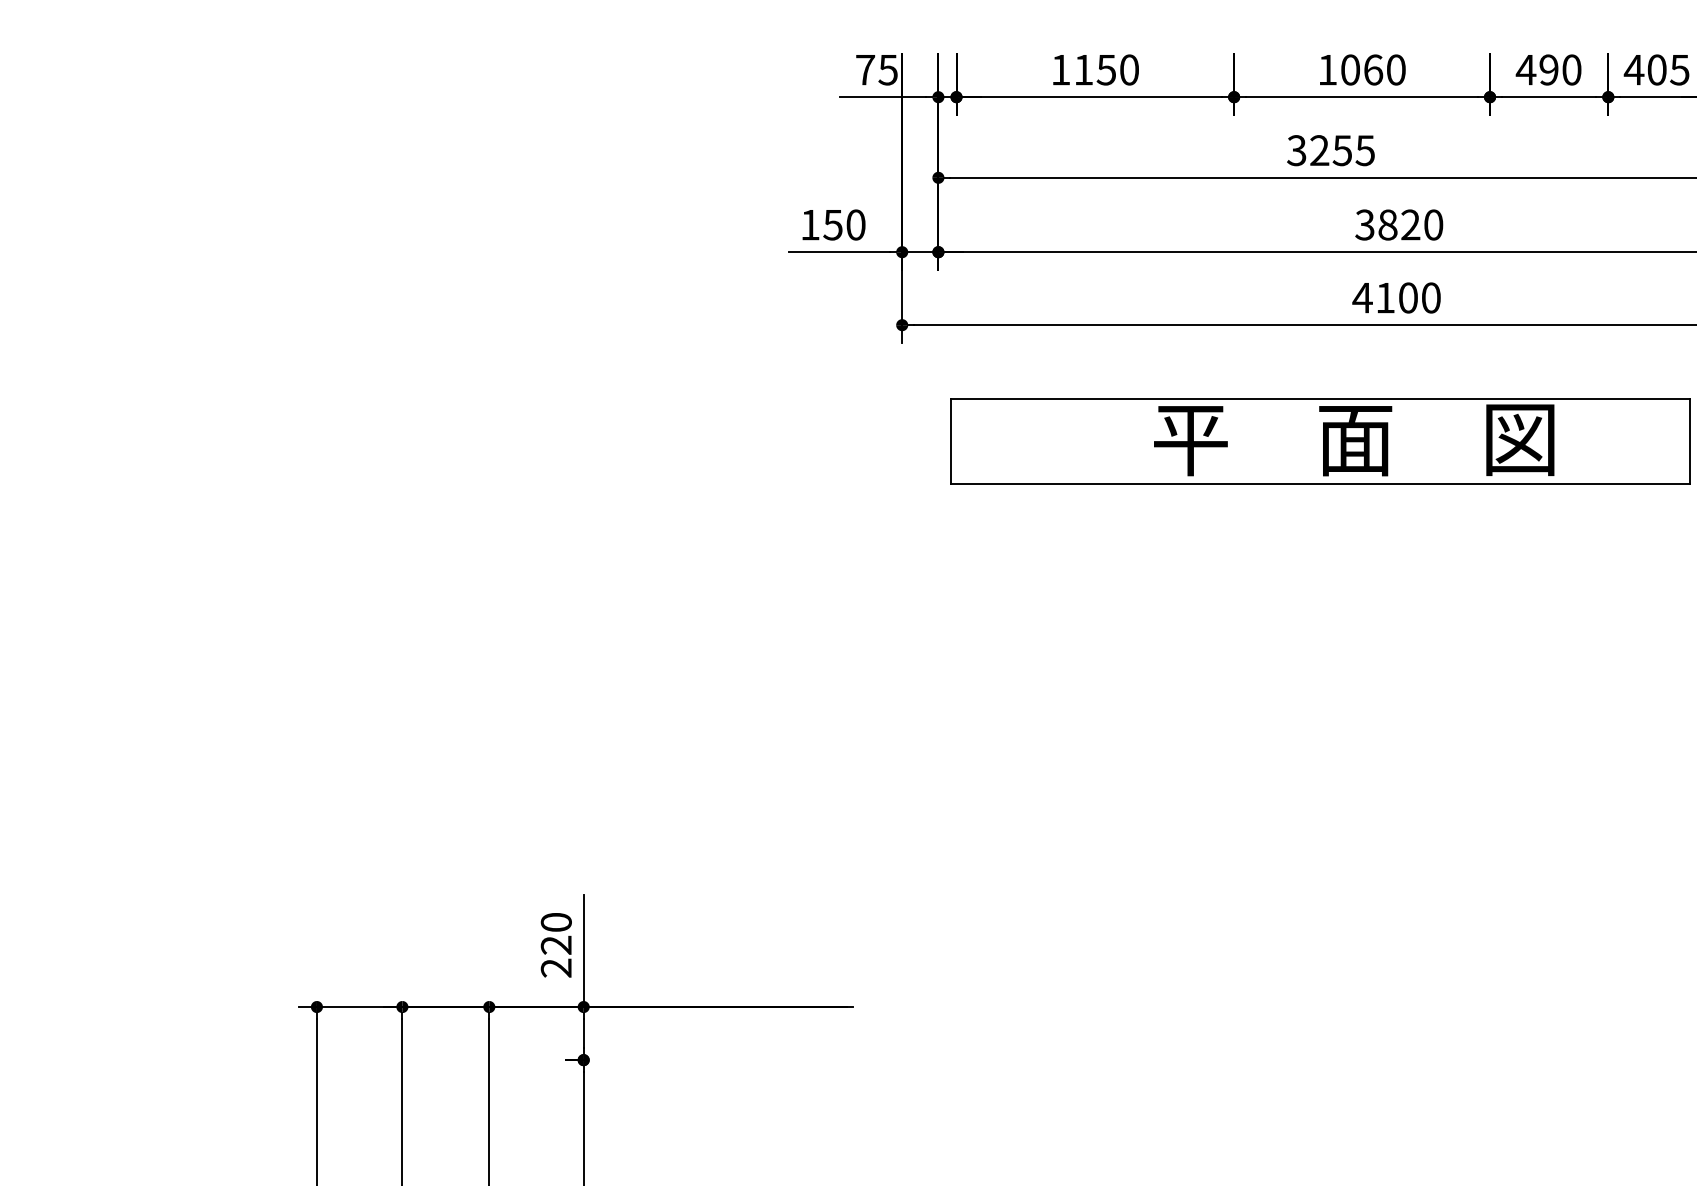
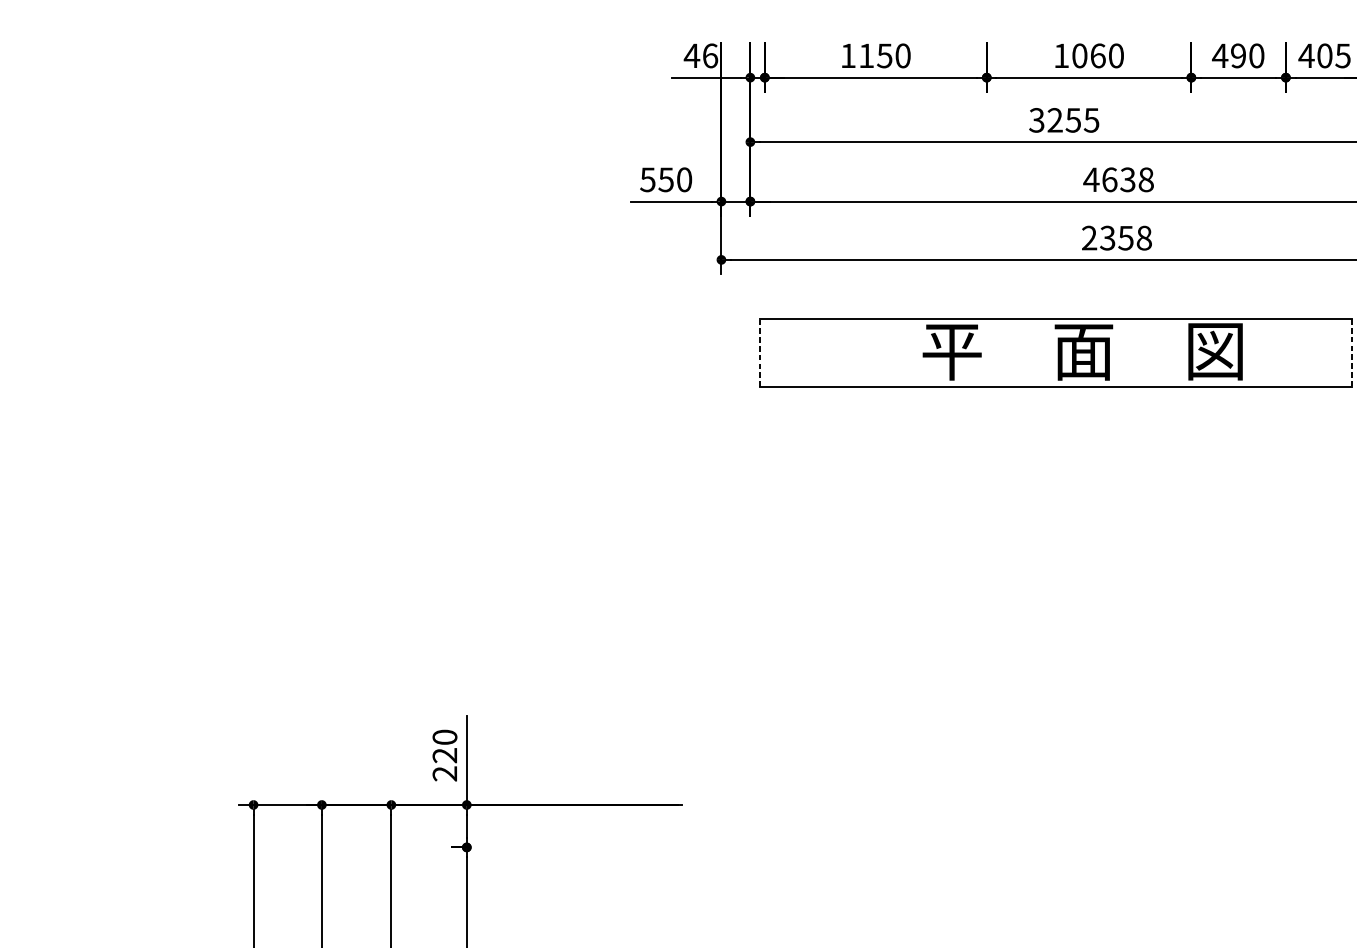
text: (876, 69) -> (700, 55), 75 -> 46
text: (1398, 224) -> (1118, 179), 3820 -> 4638
text: (809, 225) -> (647, 180), 150 -> 550
text: (1396, 297) -> (1116, 237), 4100 -> 2358
line: (951, 441) -> (760, 352), solid -> dashed
line: (1690, 442) -> (1351, 353), solid -> dashed

